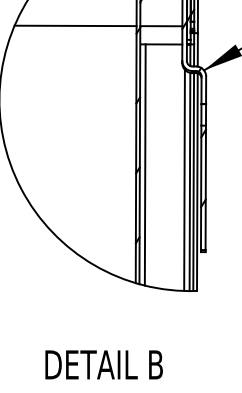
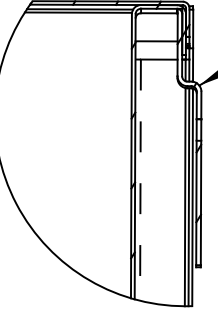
line: (75, 25) -> (70, 40), removed
line: (145, 165) -> (140, 180), solid -> dashed
line: (184, 179) -> (179, 194), removed

